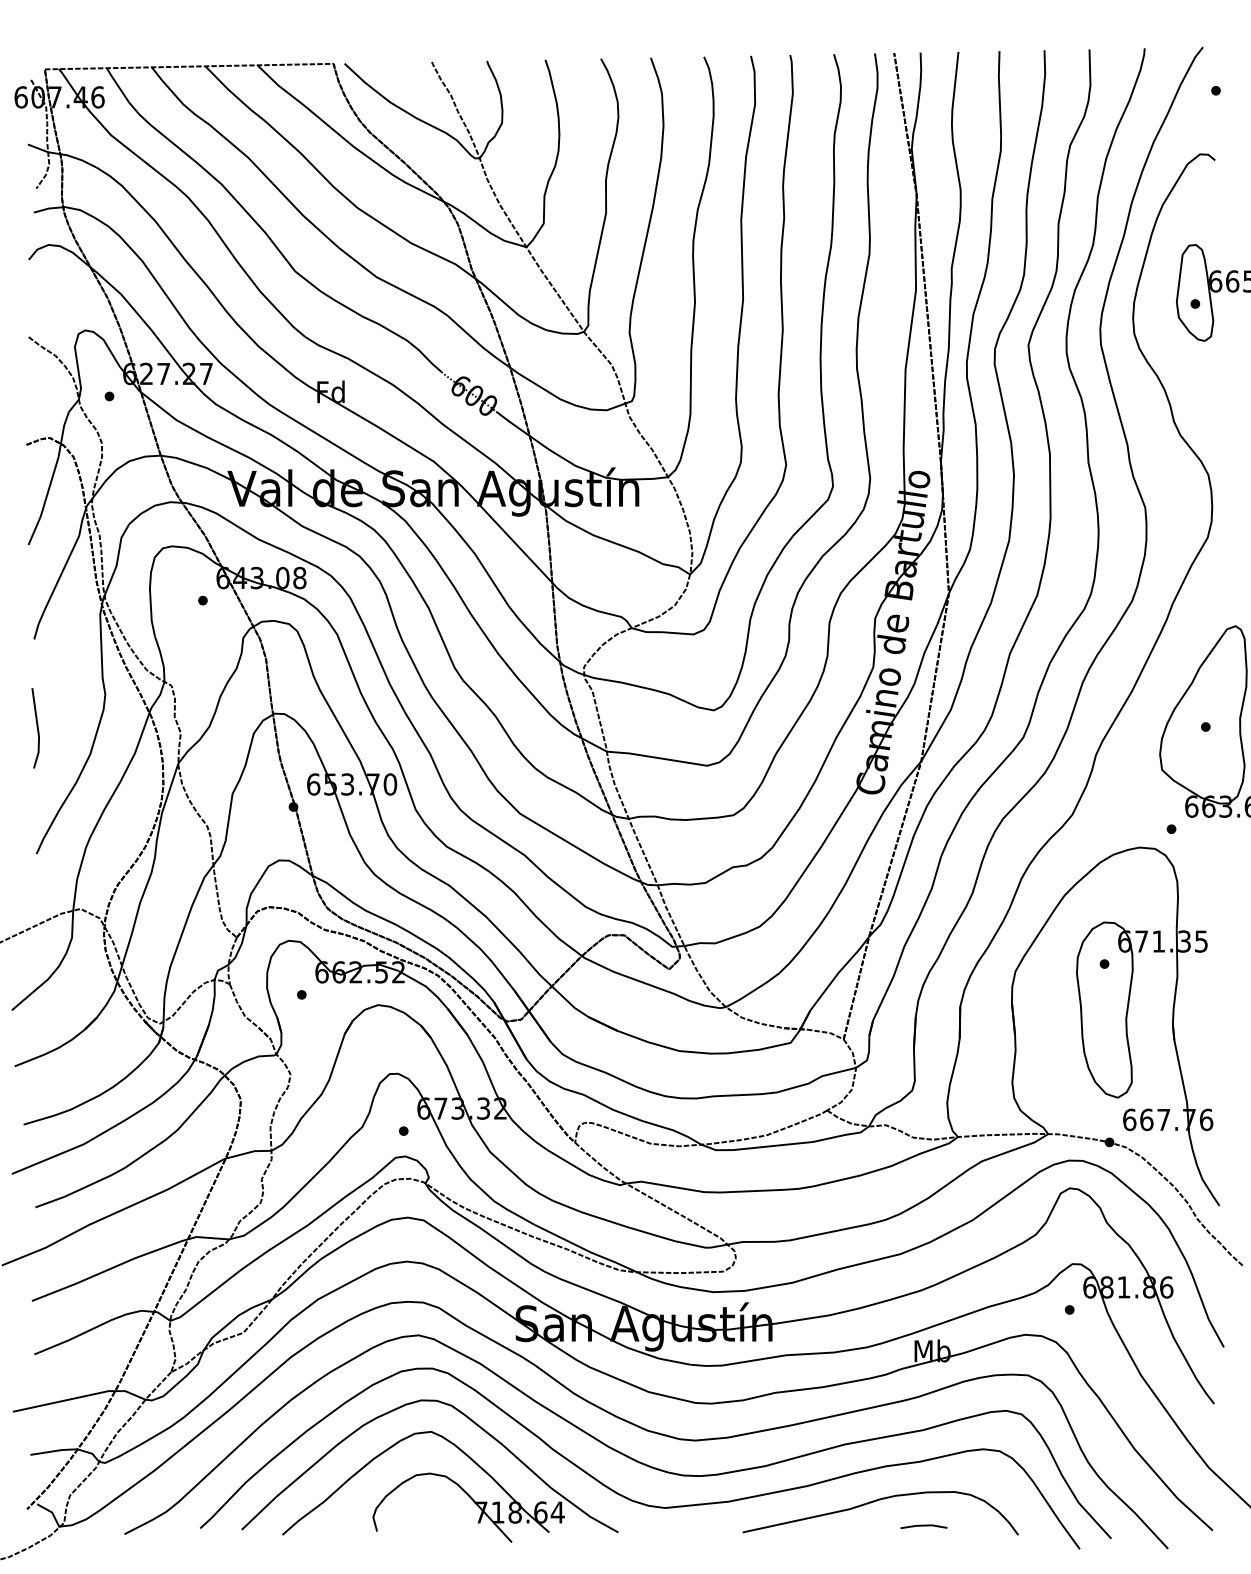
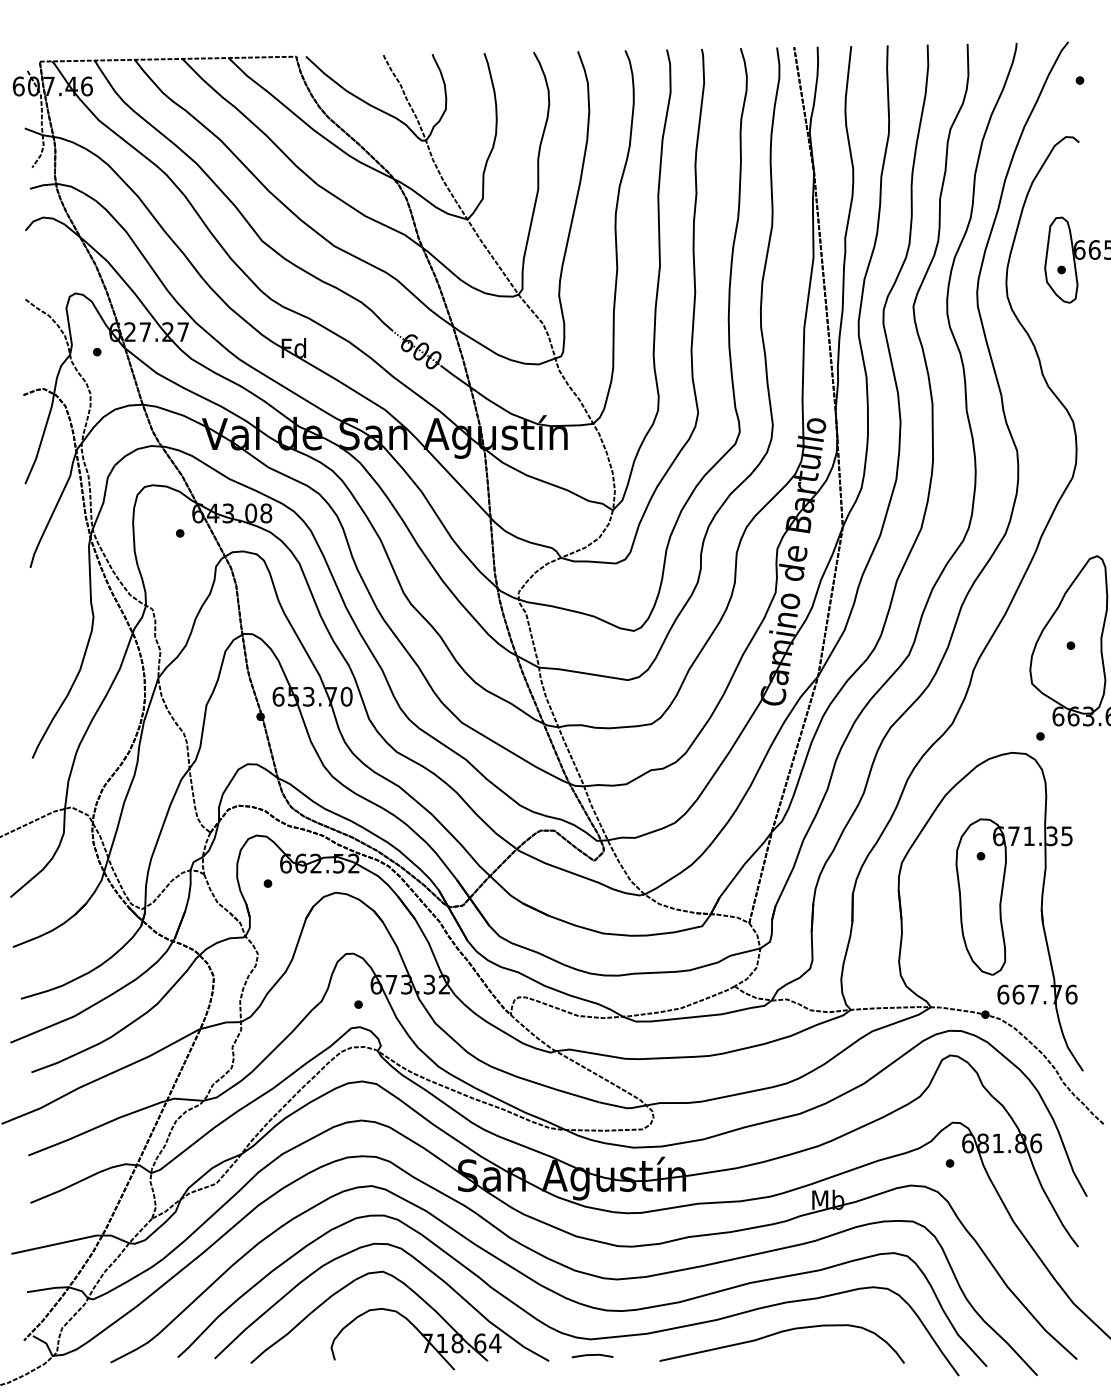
line: (36, 727) -> (32, 646), removed
line: (923, 1526) -> (592, 1355), moved

